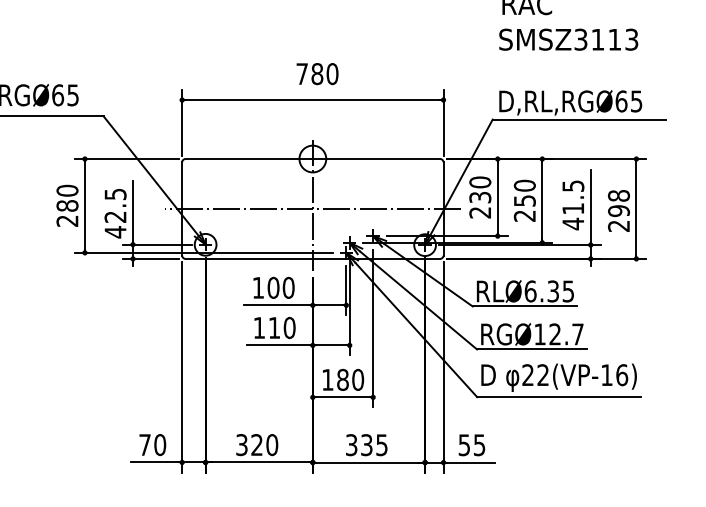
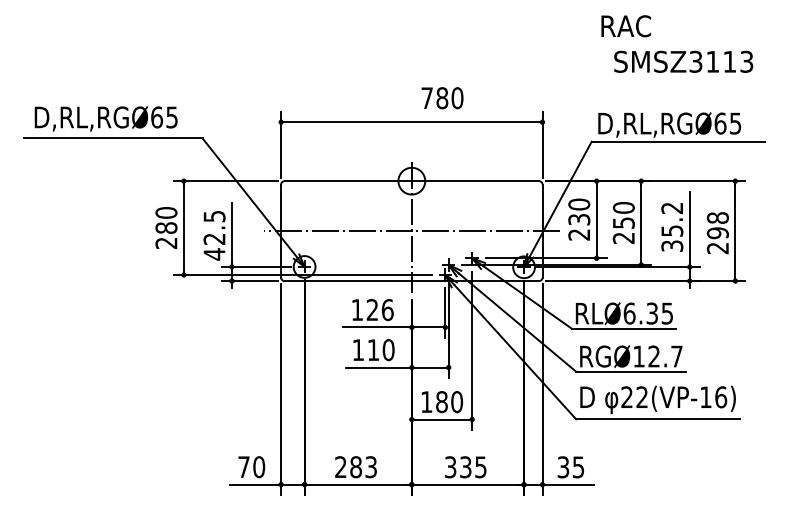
text: (568, 39) -> (683, 61), moved
text: (317, 74) -> (442, 98), moved
text: (573, 205) -> (672, 227), 41.5 -> 35.2
text: (280, 288) -> (379, 310), 100 -> 126
text: (464, 444) -> (563, 466), 55 -> 35
text: (257, 445) -> (356, 467), 320 -> 283

